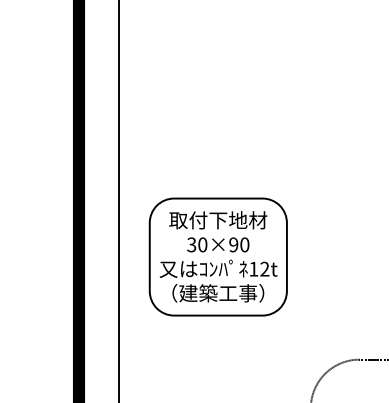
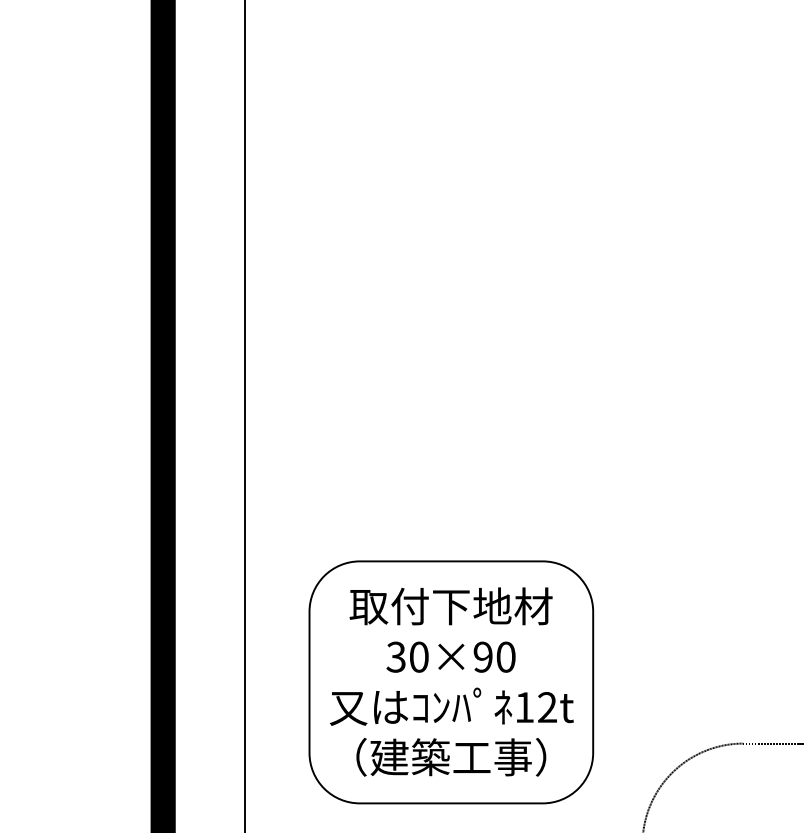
part: (217, 256) -> (449, 681), moved

